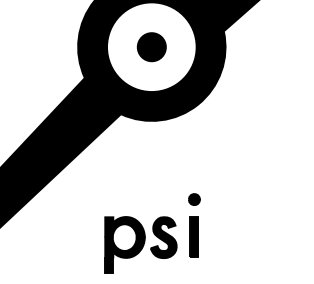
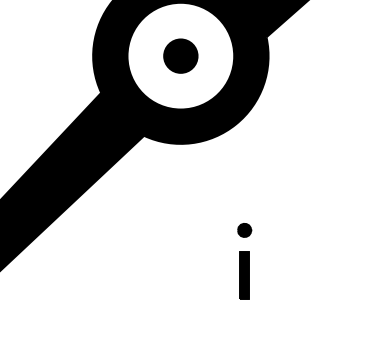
part: (194, 225) -> (244, 261), moved
part: (140, 244) -> (167, 291), removed

